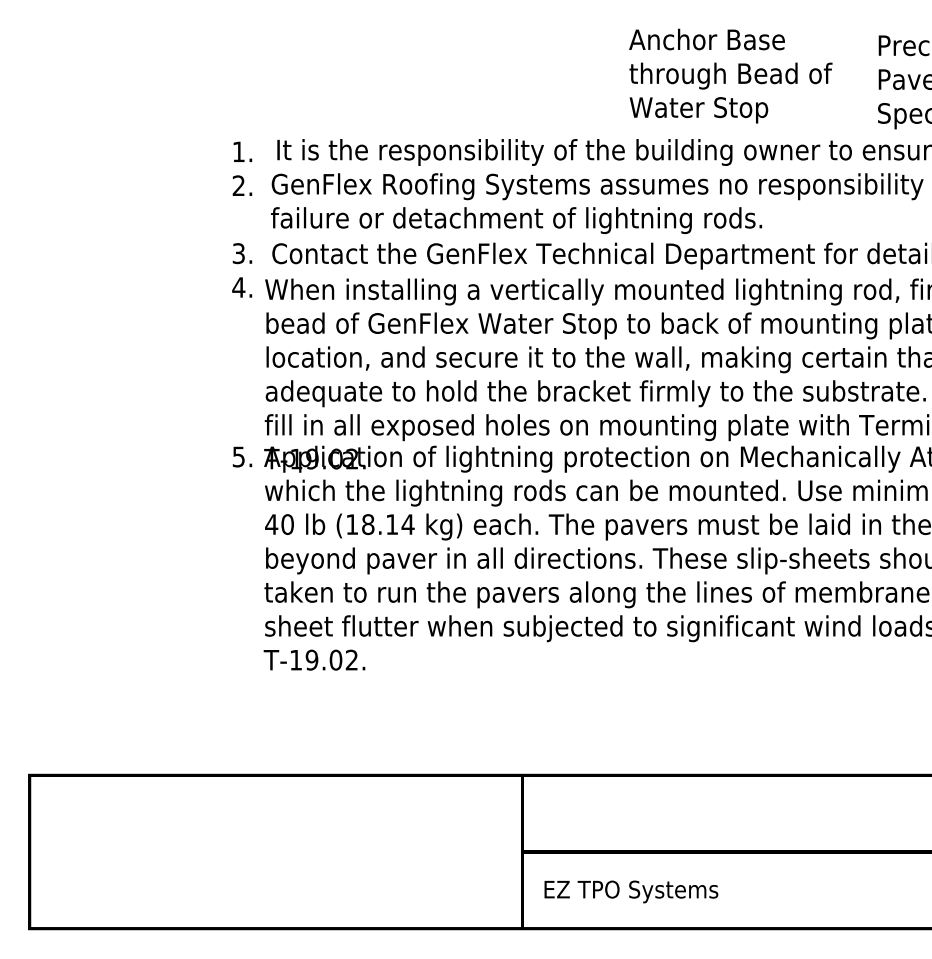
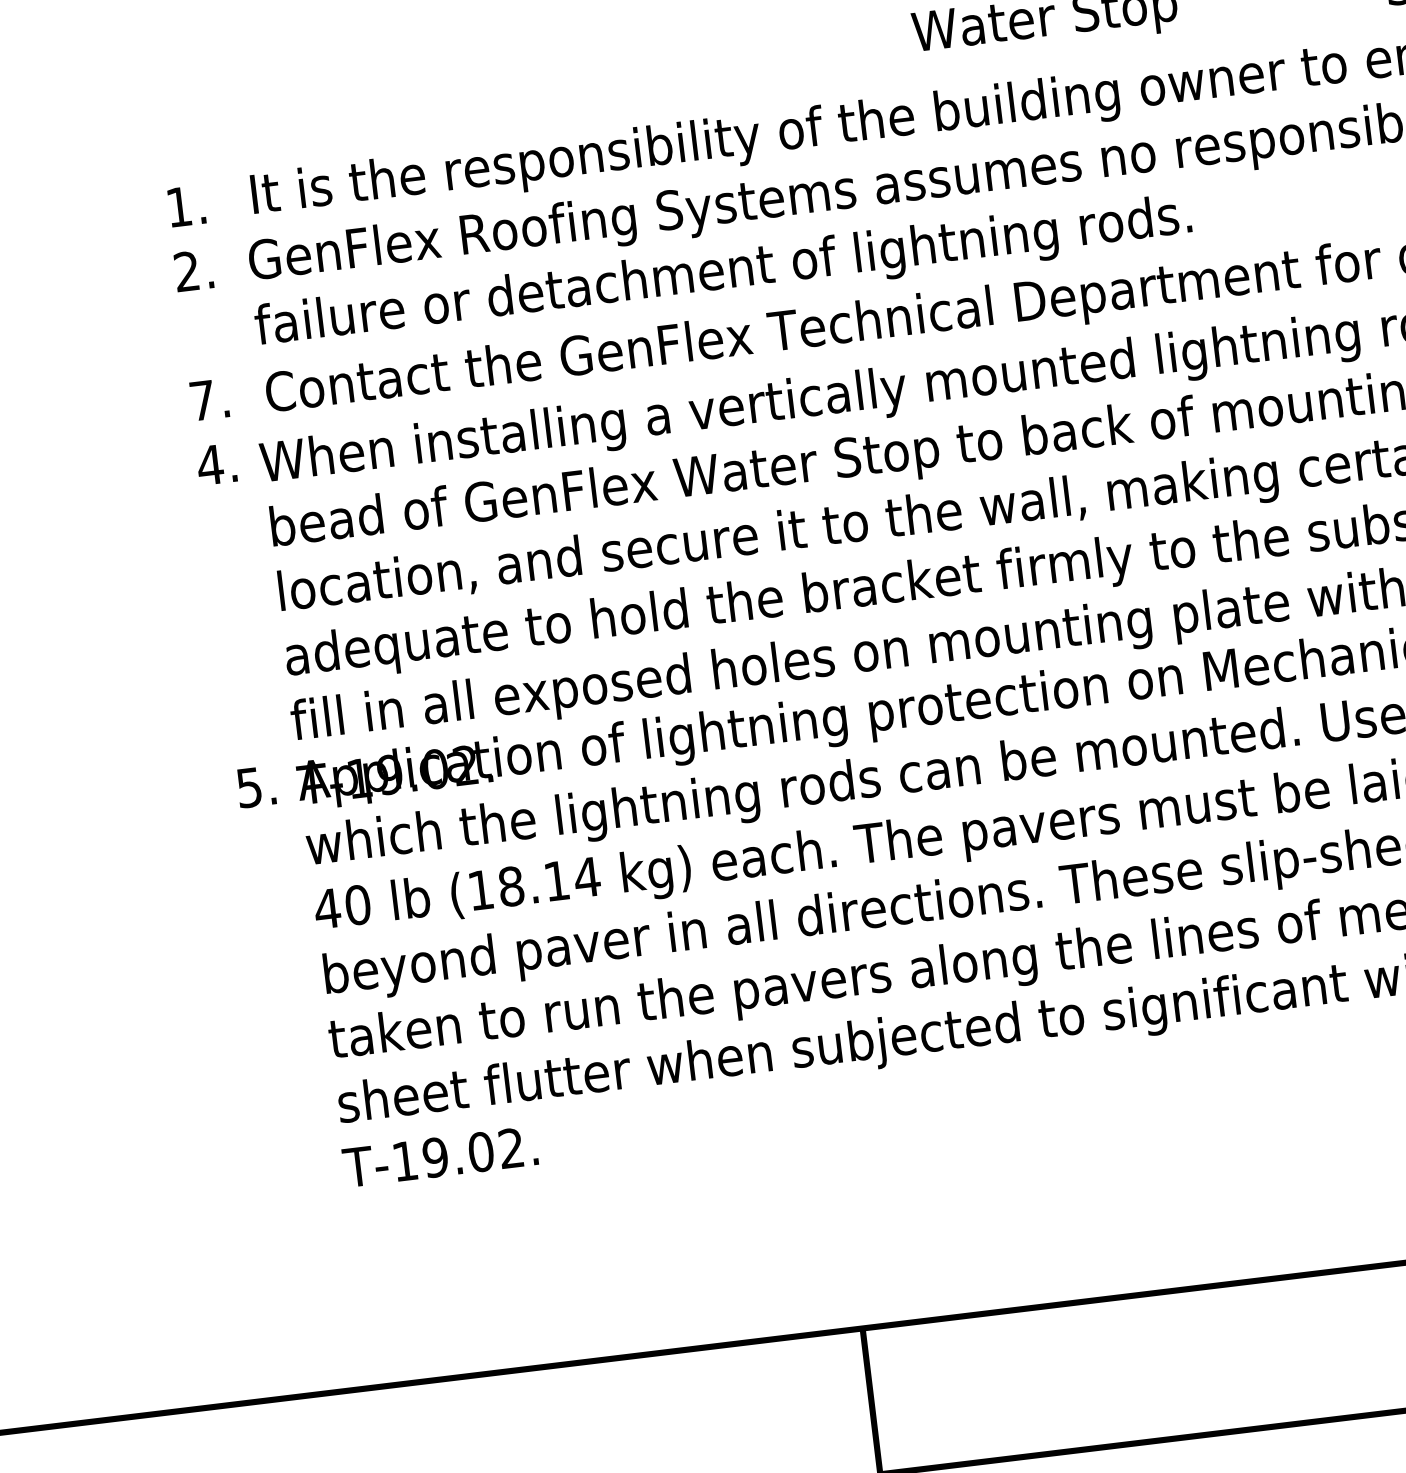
text: (238, 253) -> (201, 400), 3. -> 7.

